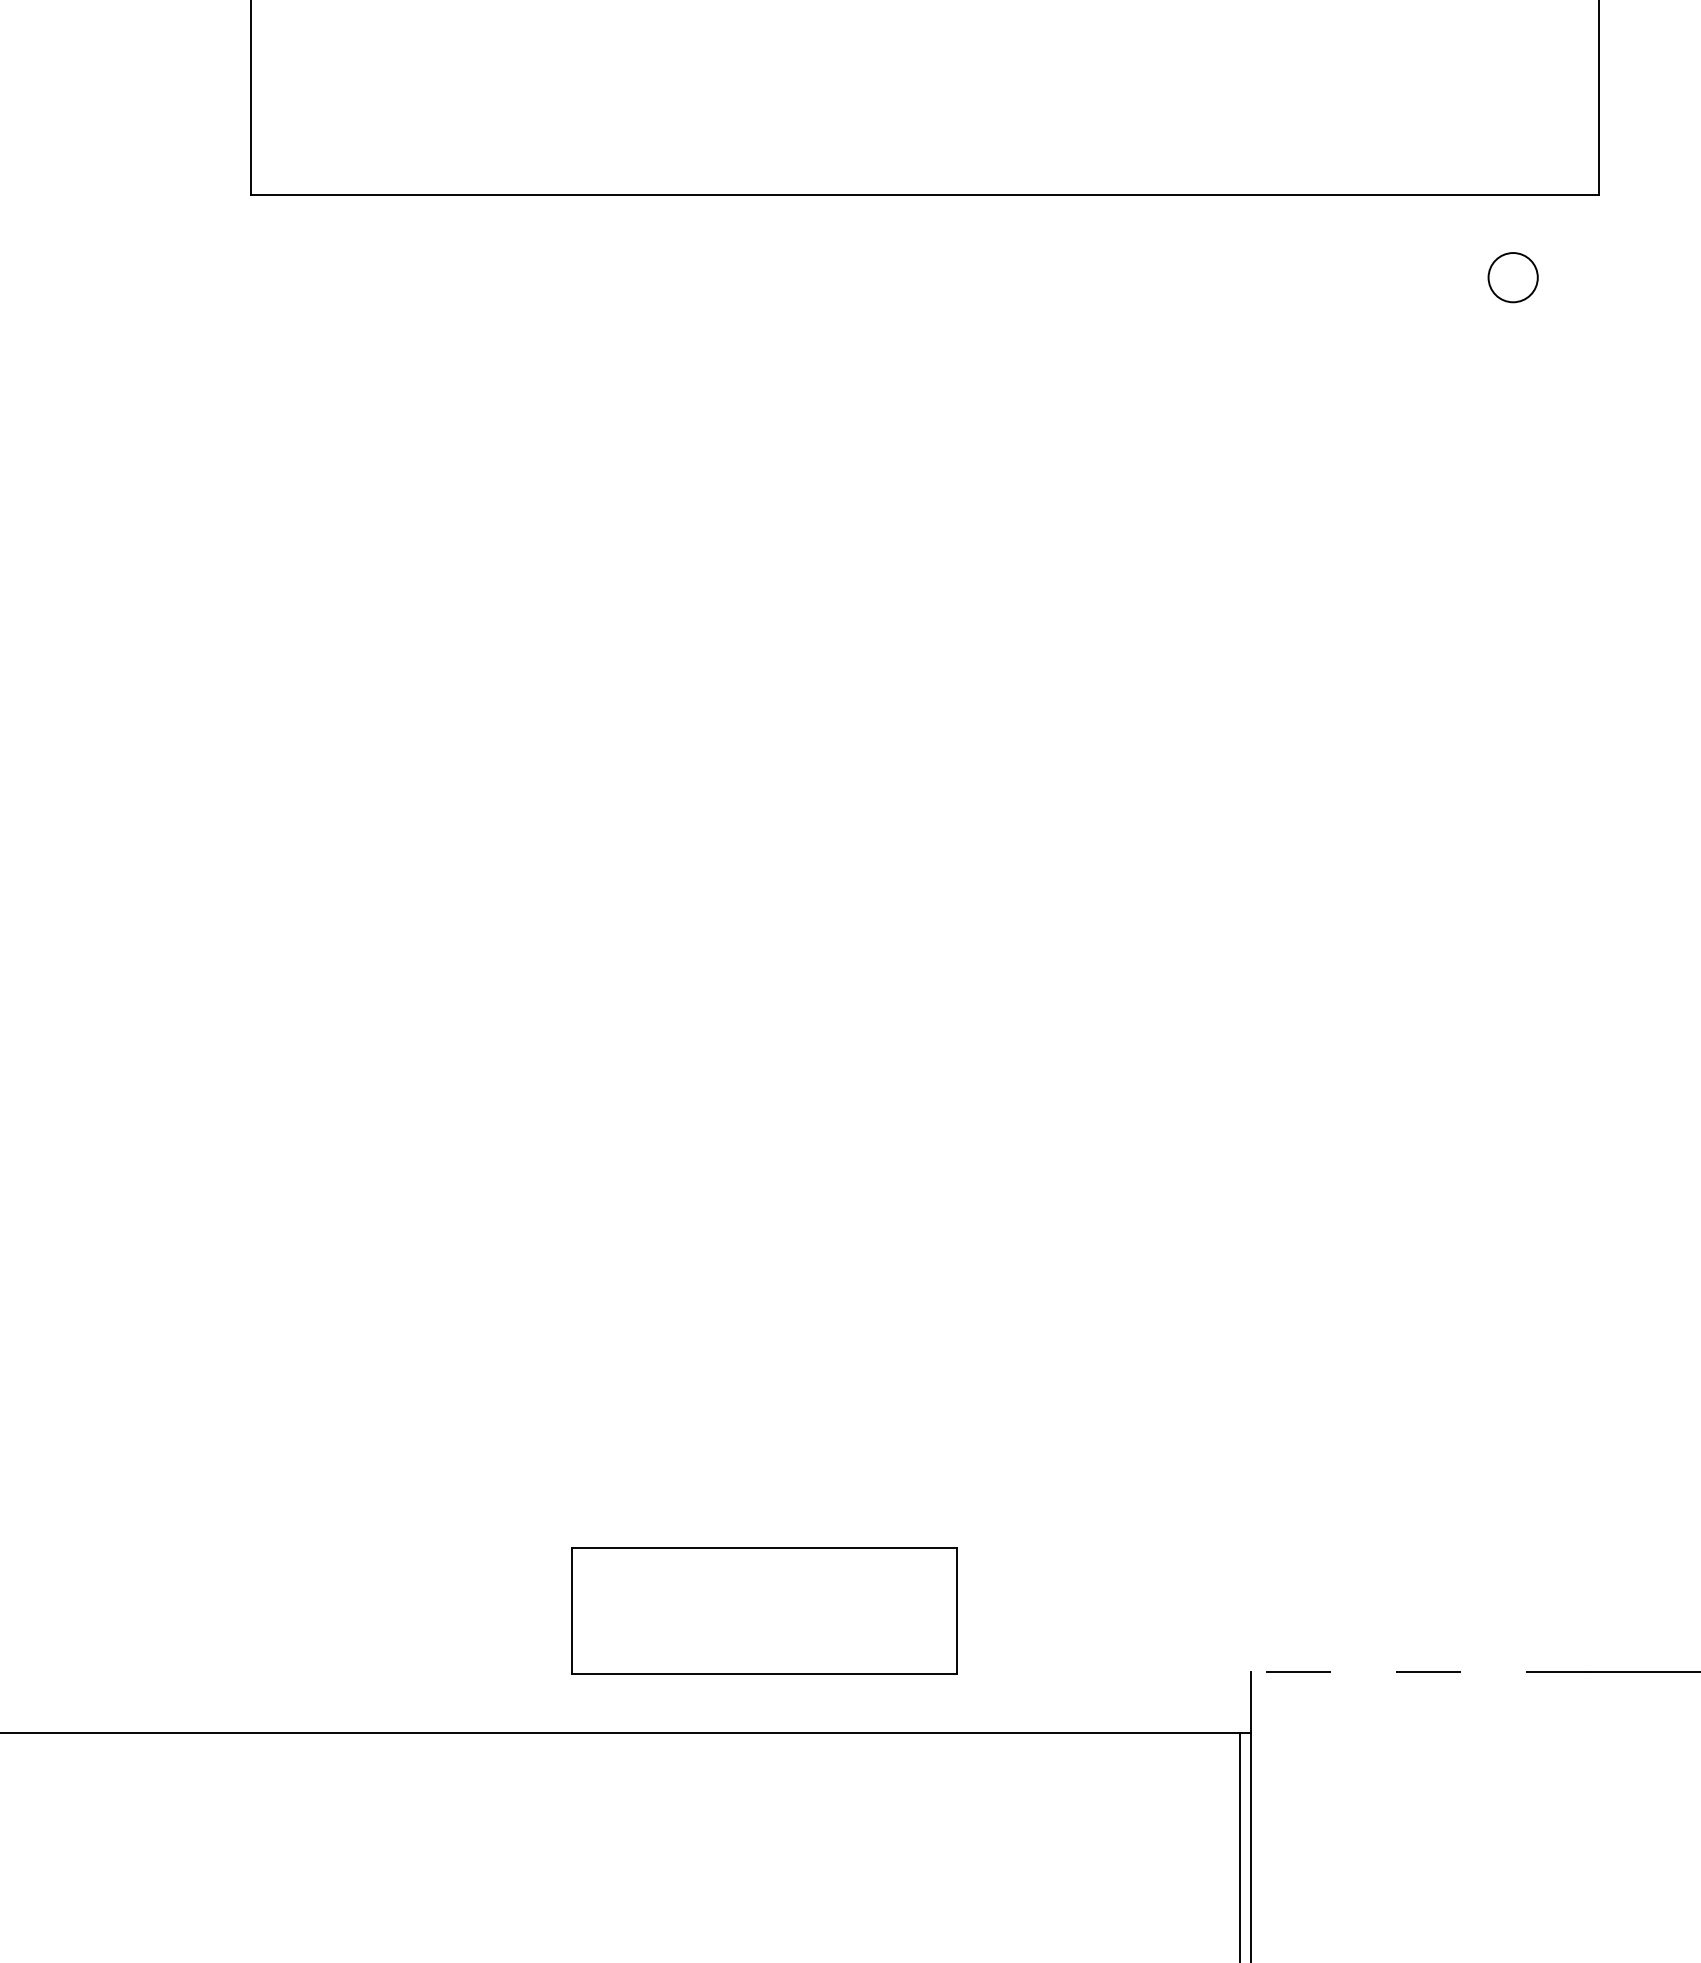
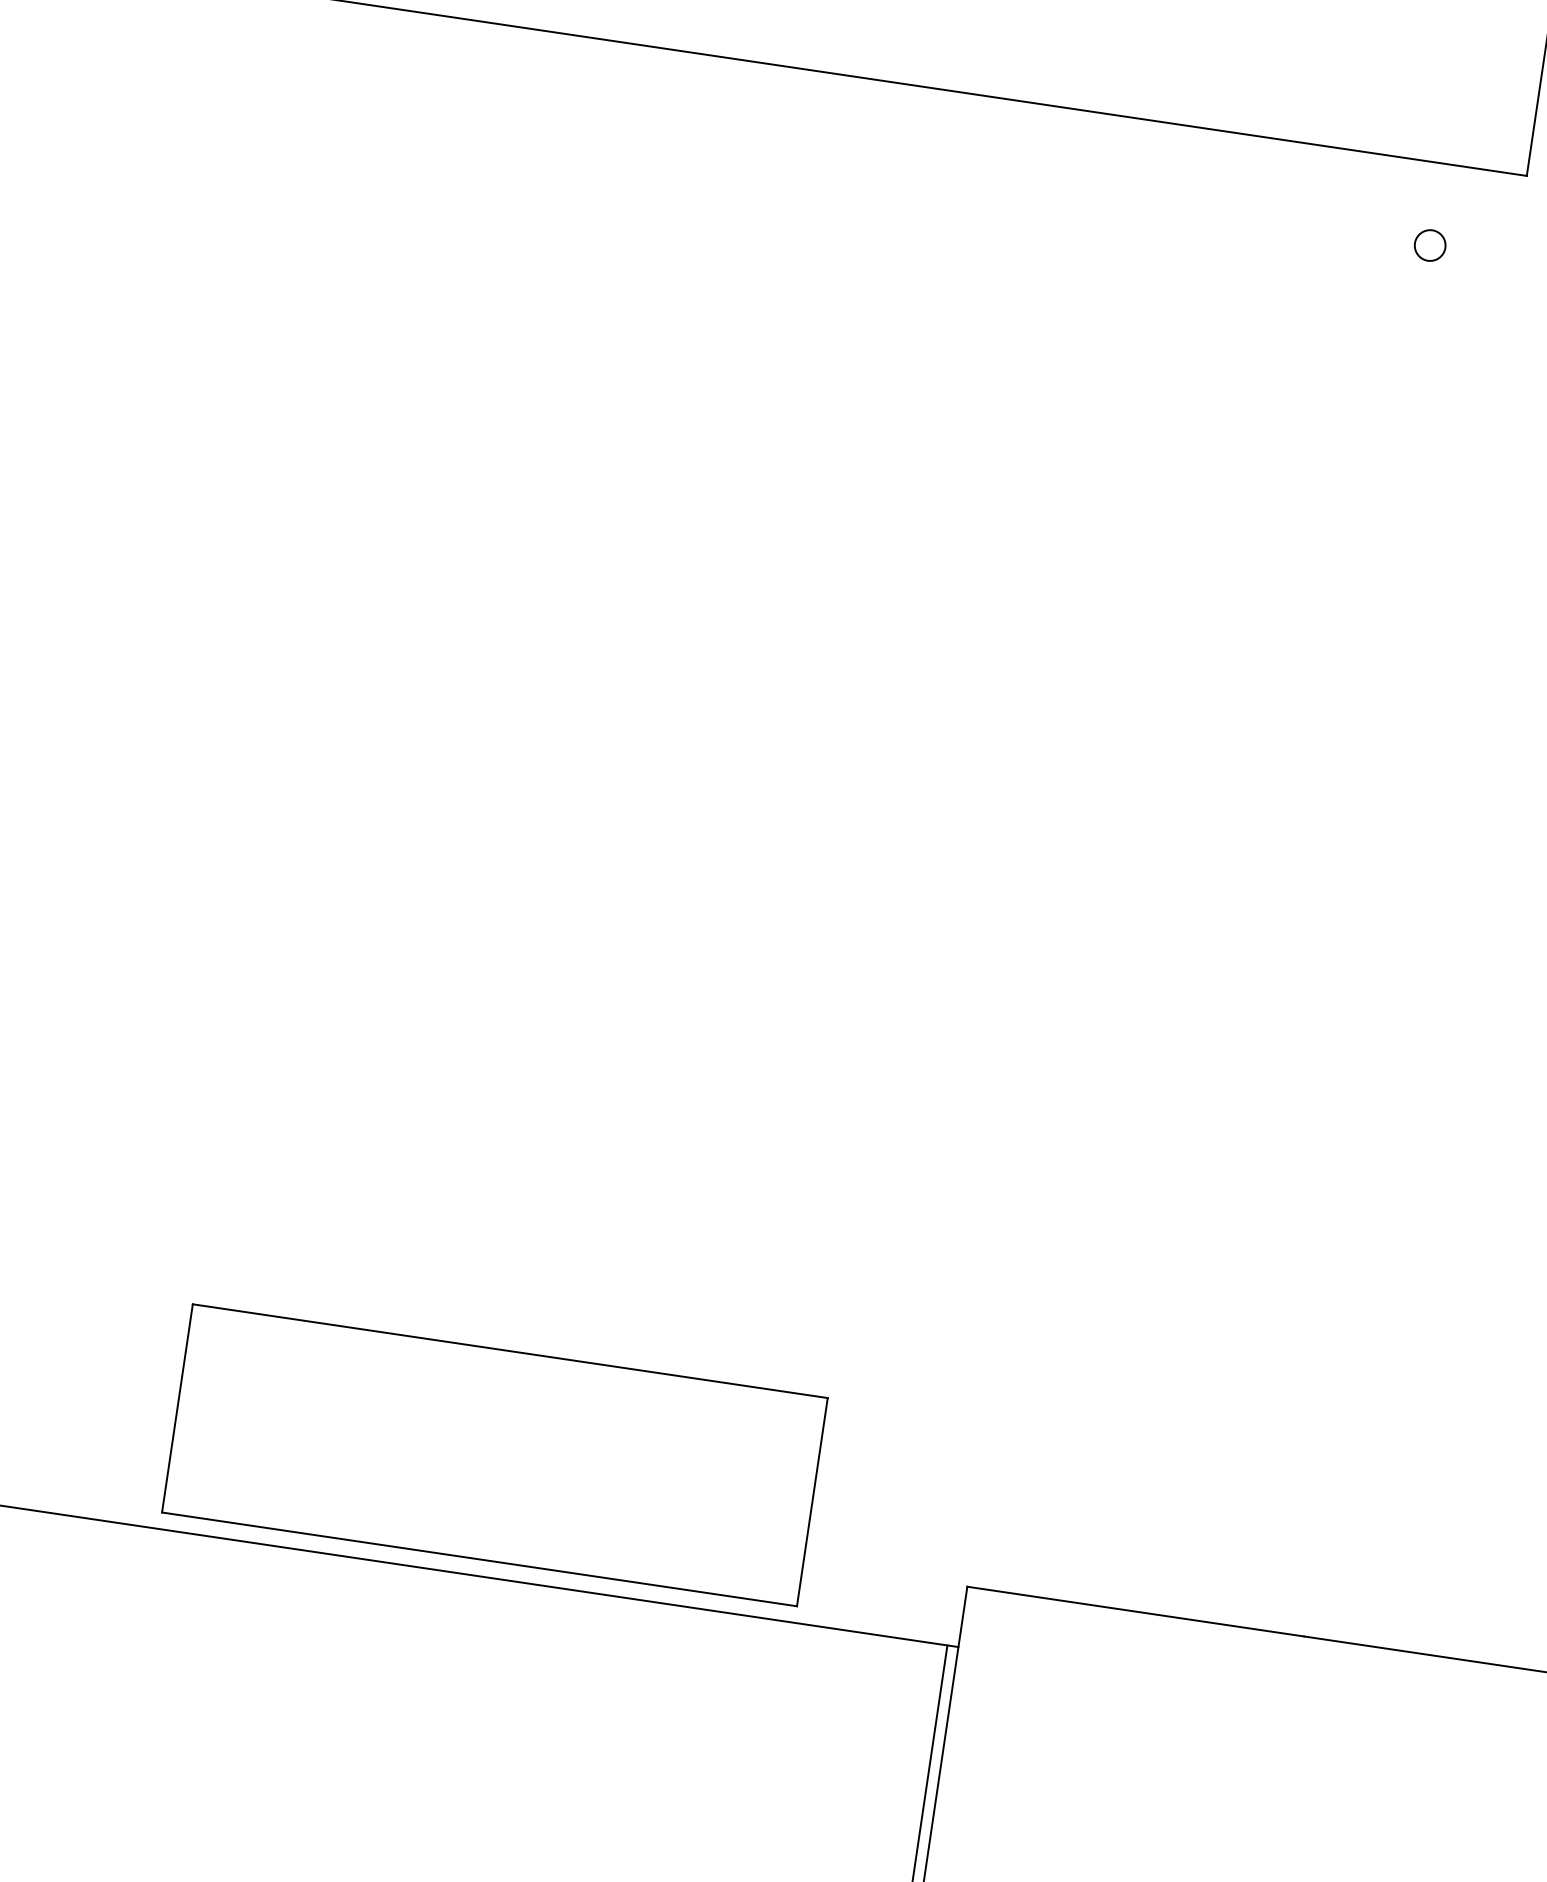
circle: (1512, 277) -> (1429, 245), size x0.62
part: (764, 1610) -> (494, 1454), size x1.67
line: (1420, 1672) -> (1134, 1611), dashed -> solid

